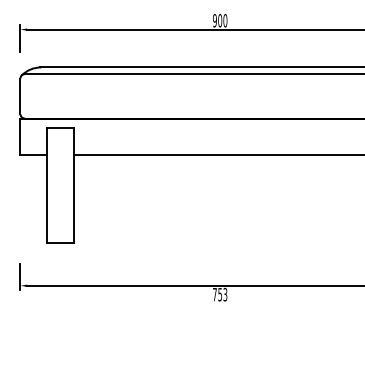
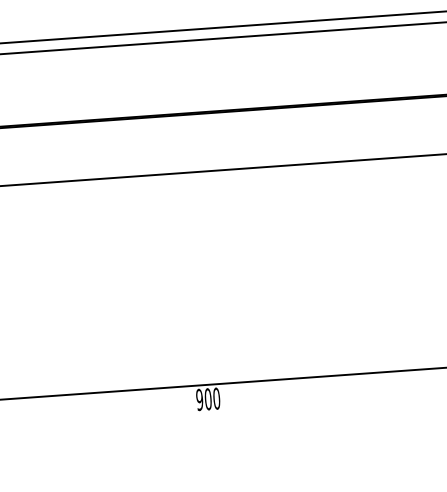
text: (220, 294) -> (208, 398), 753 -> 900

